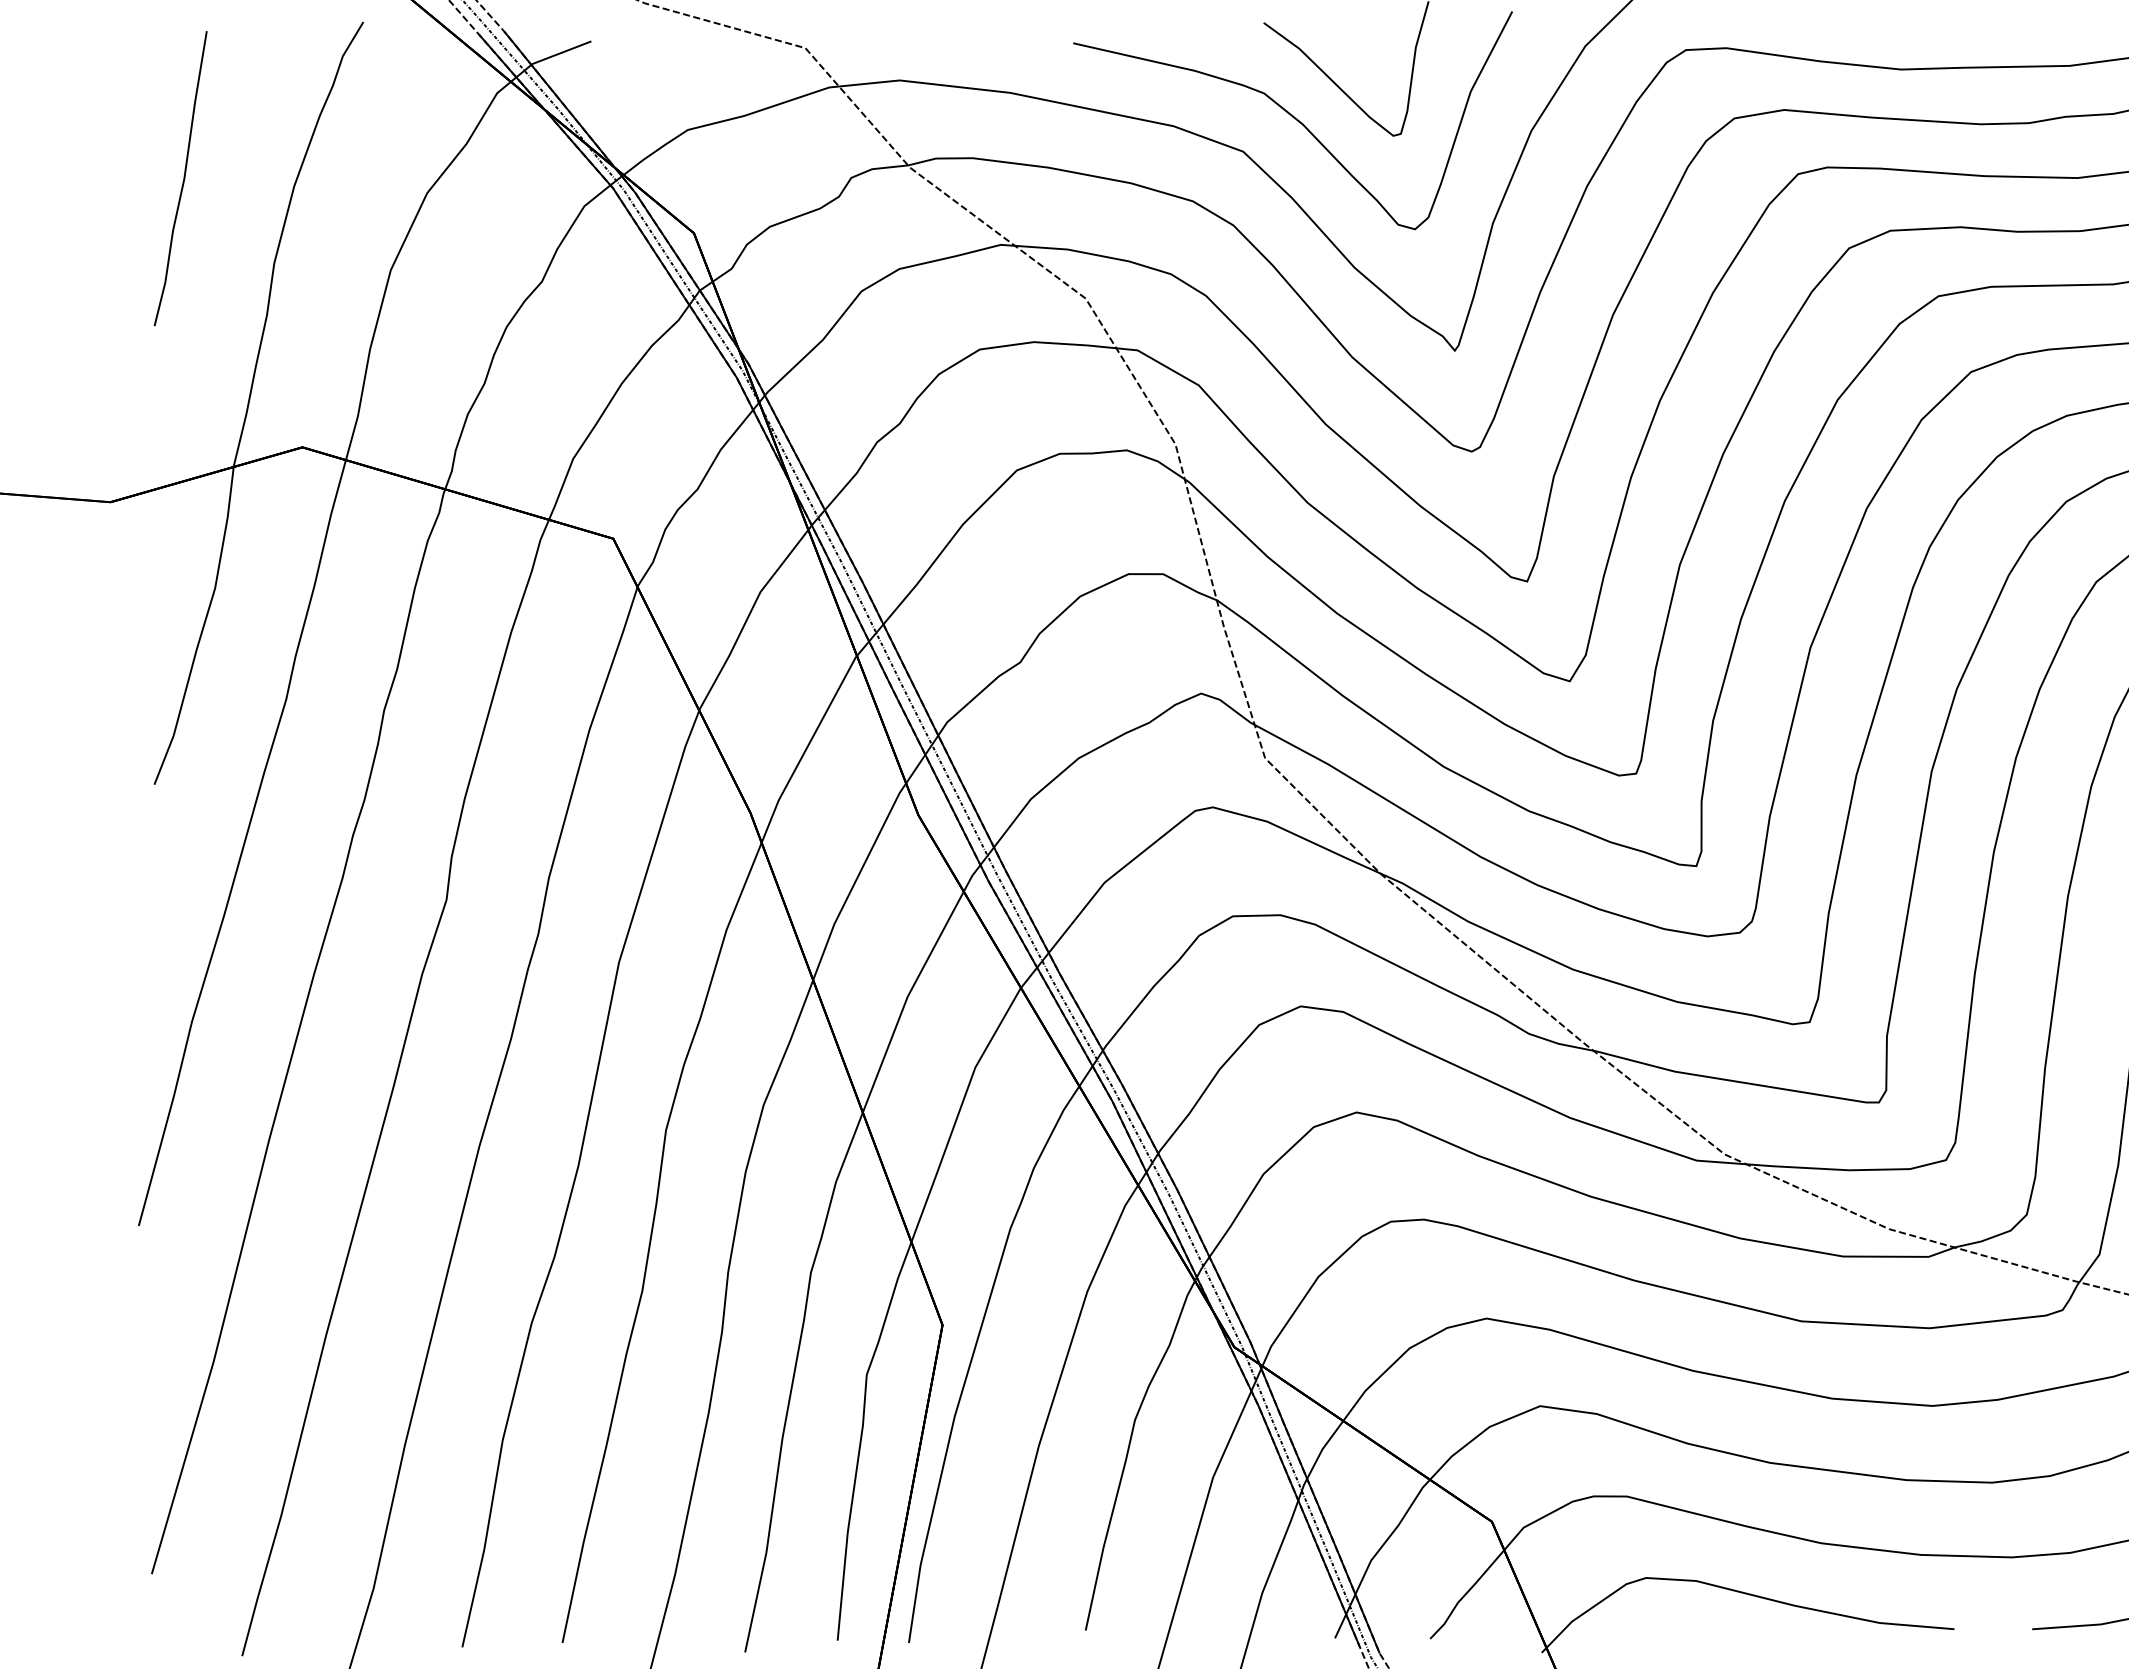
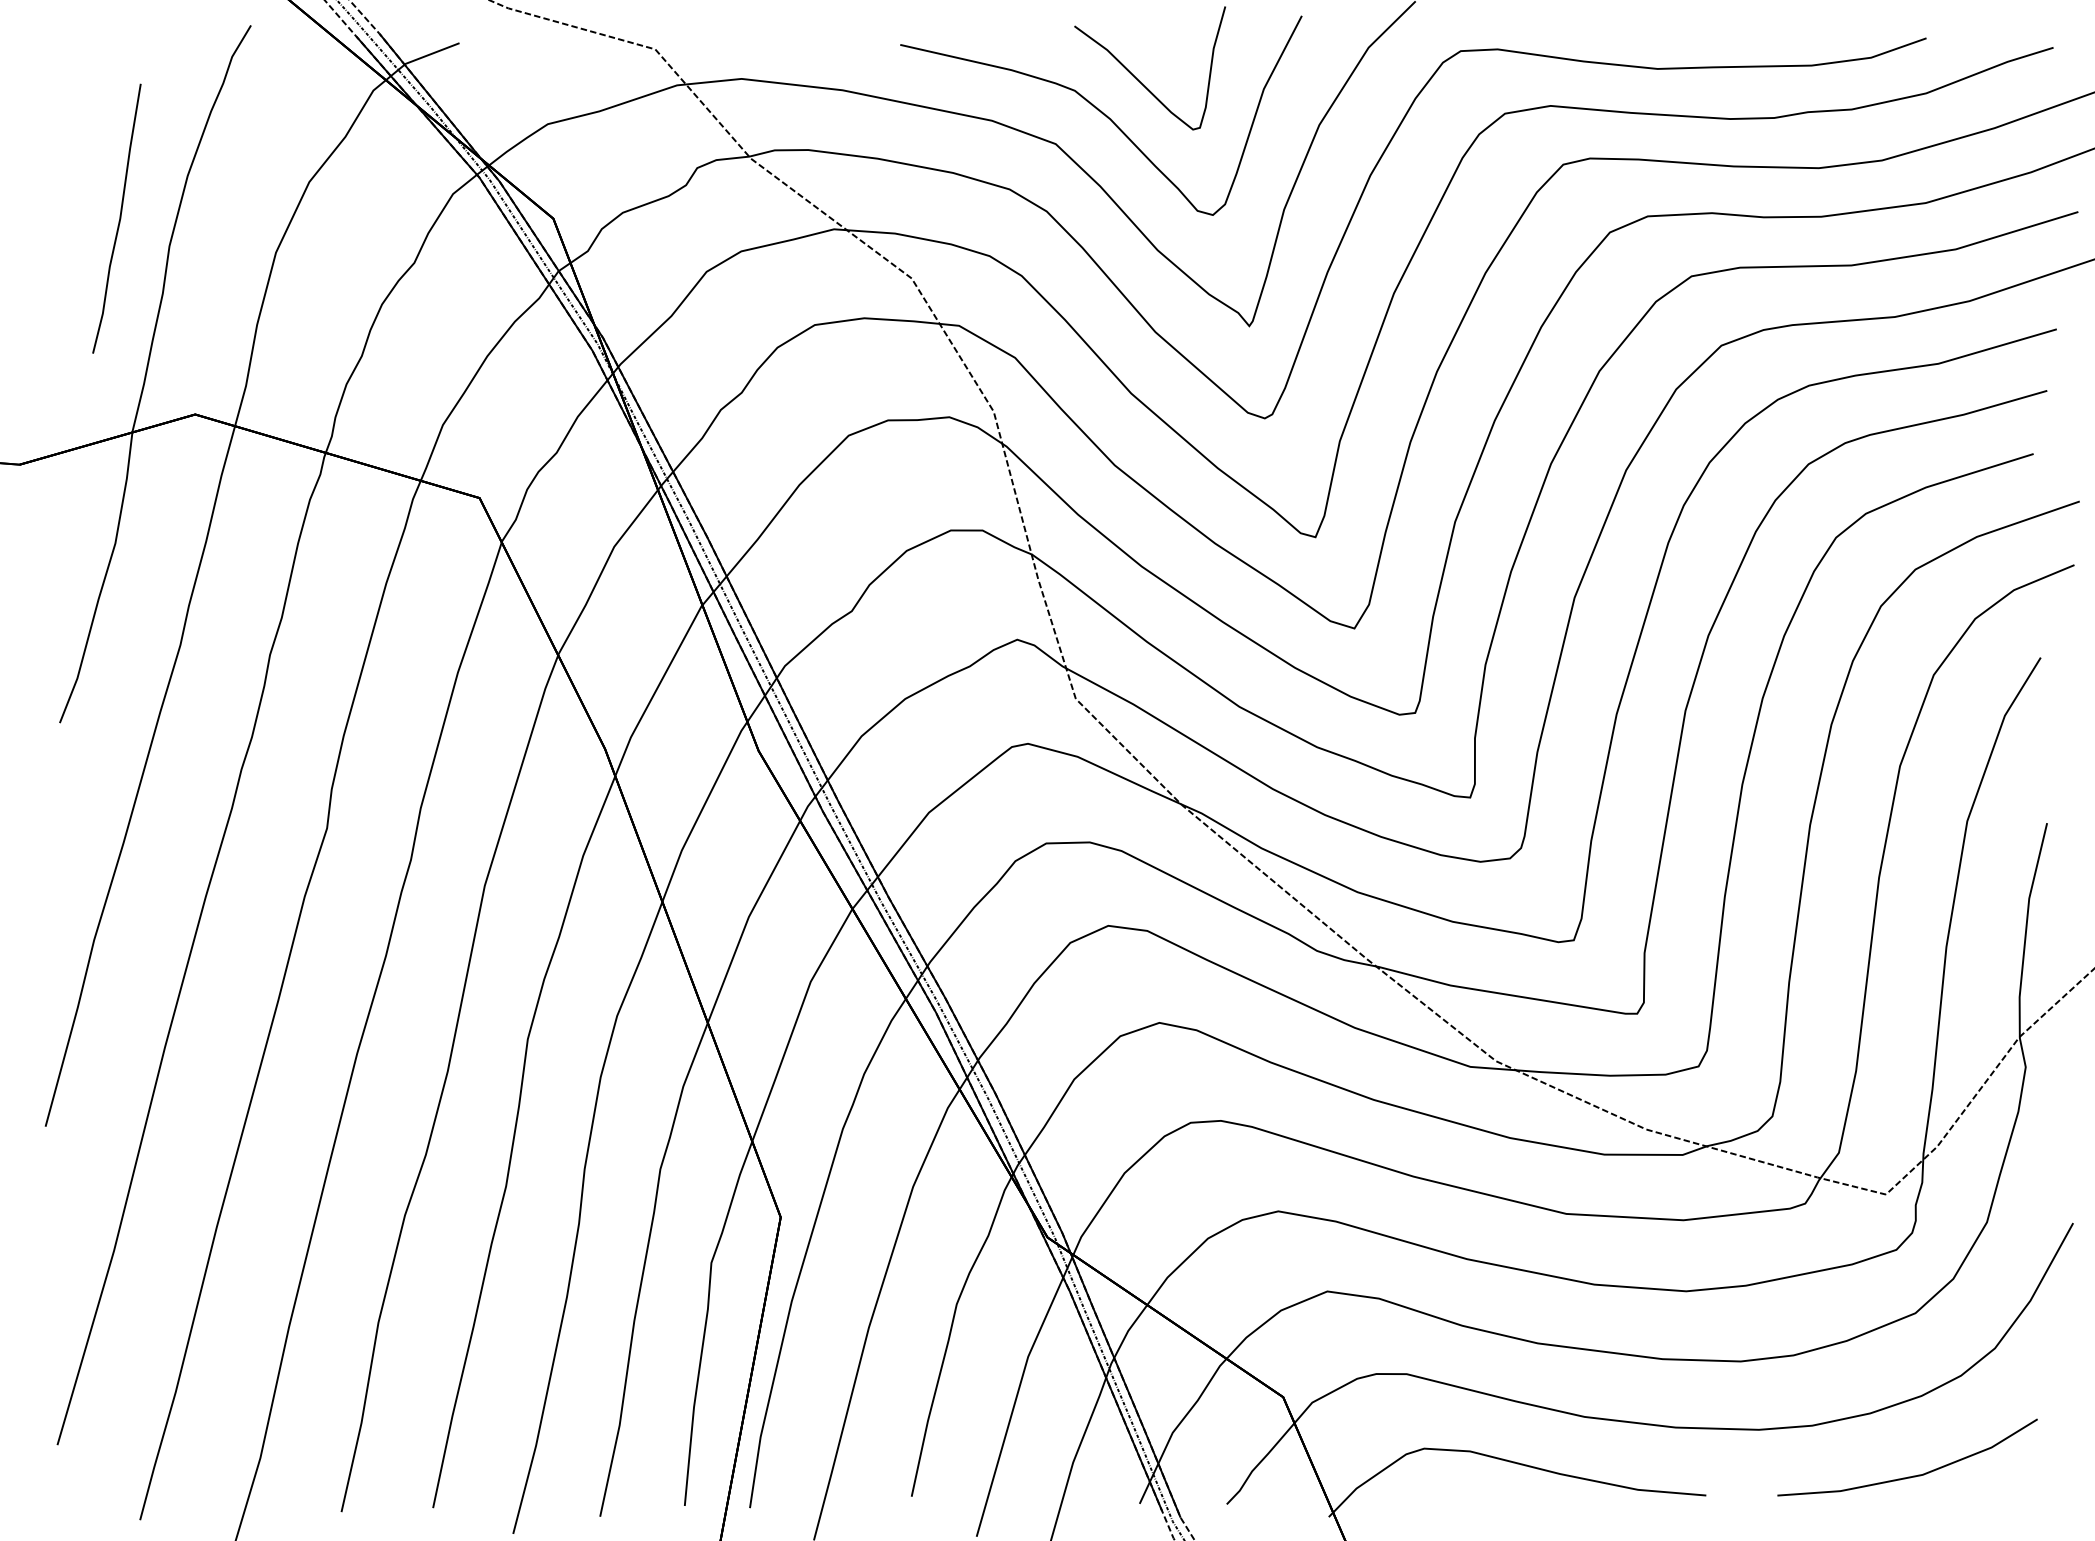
curve: (183, 178) -> (119, 218), moved

